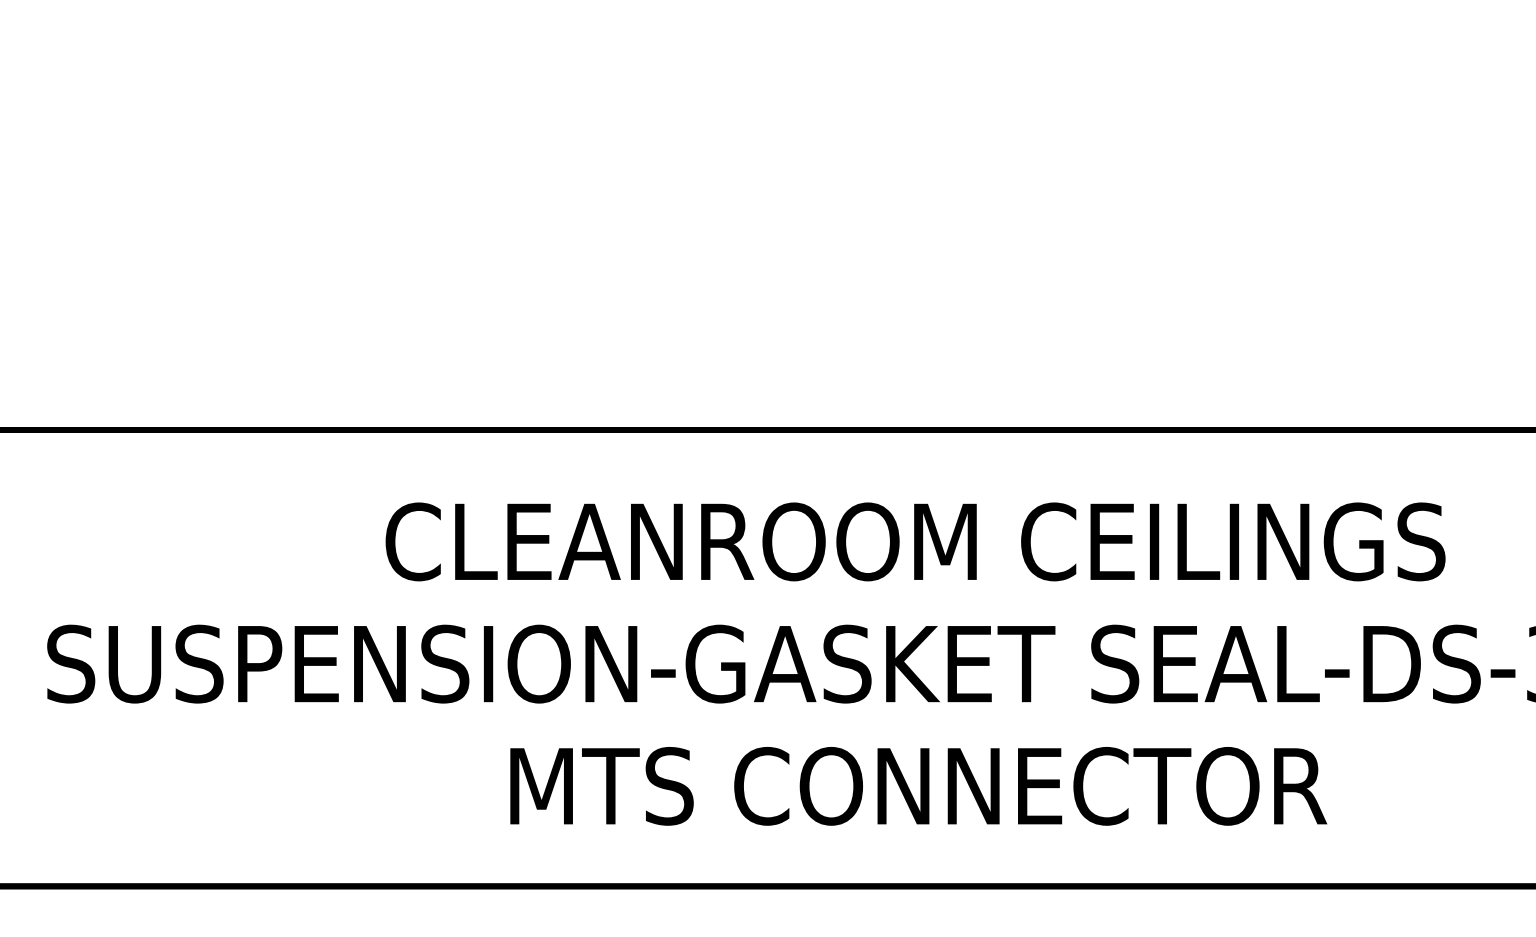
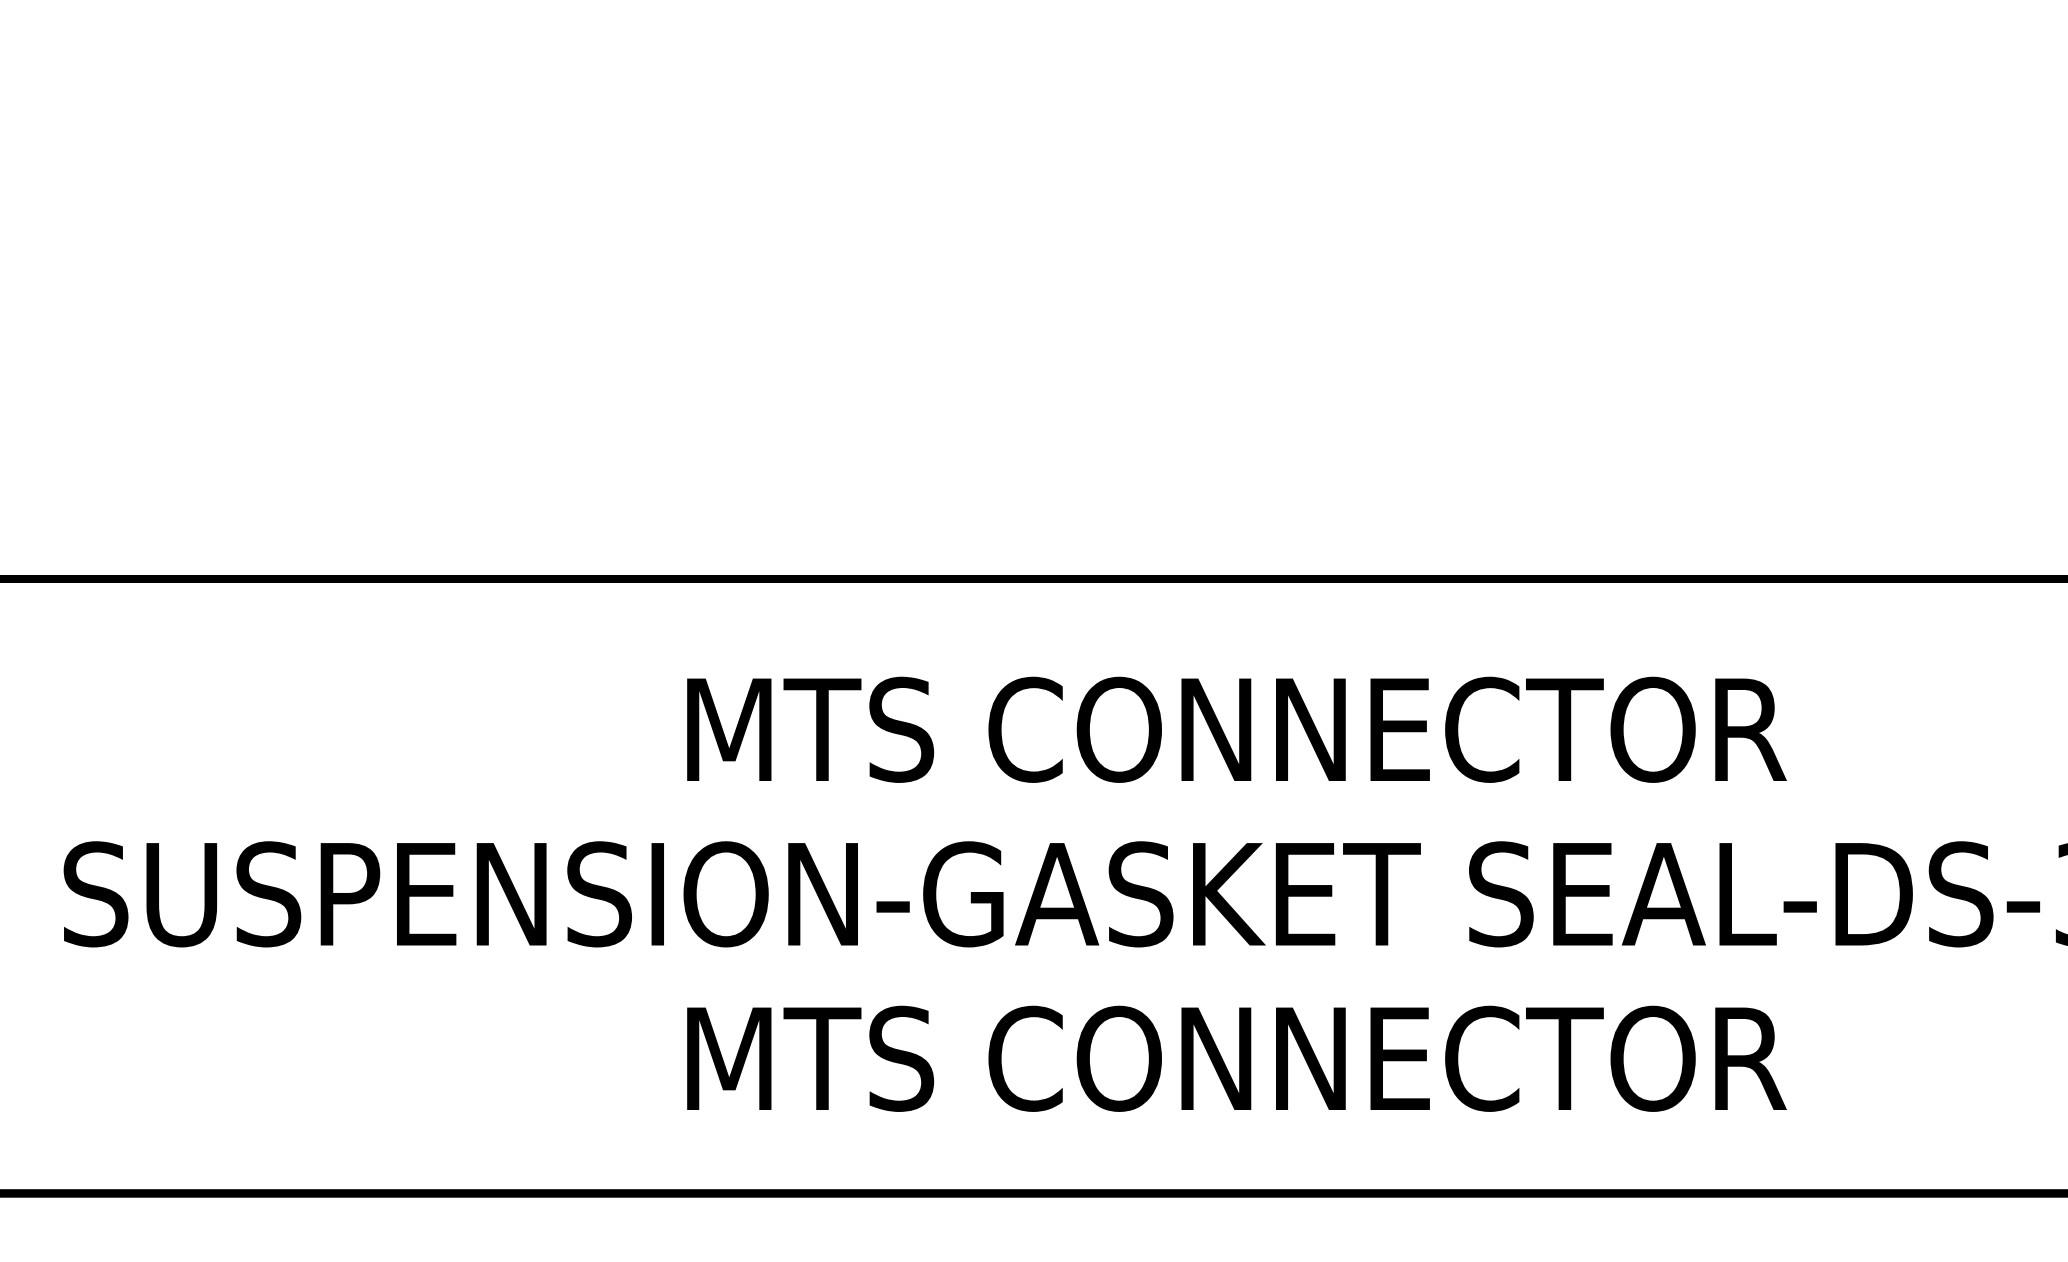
text: (915, 541) -> (1232, 729), CLEANROOM CEILINGS -> MTS CONNECTOR

